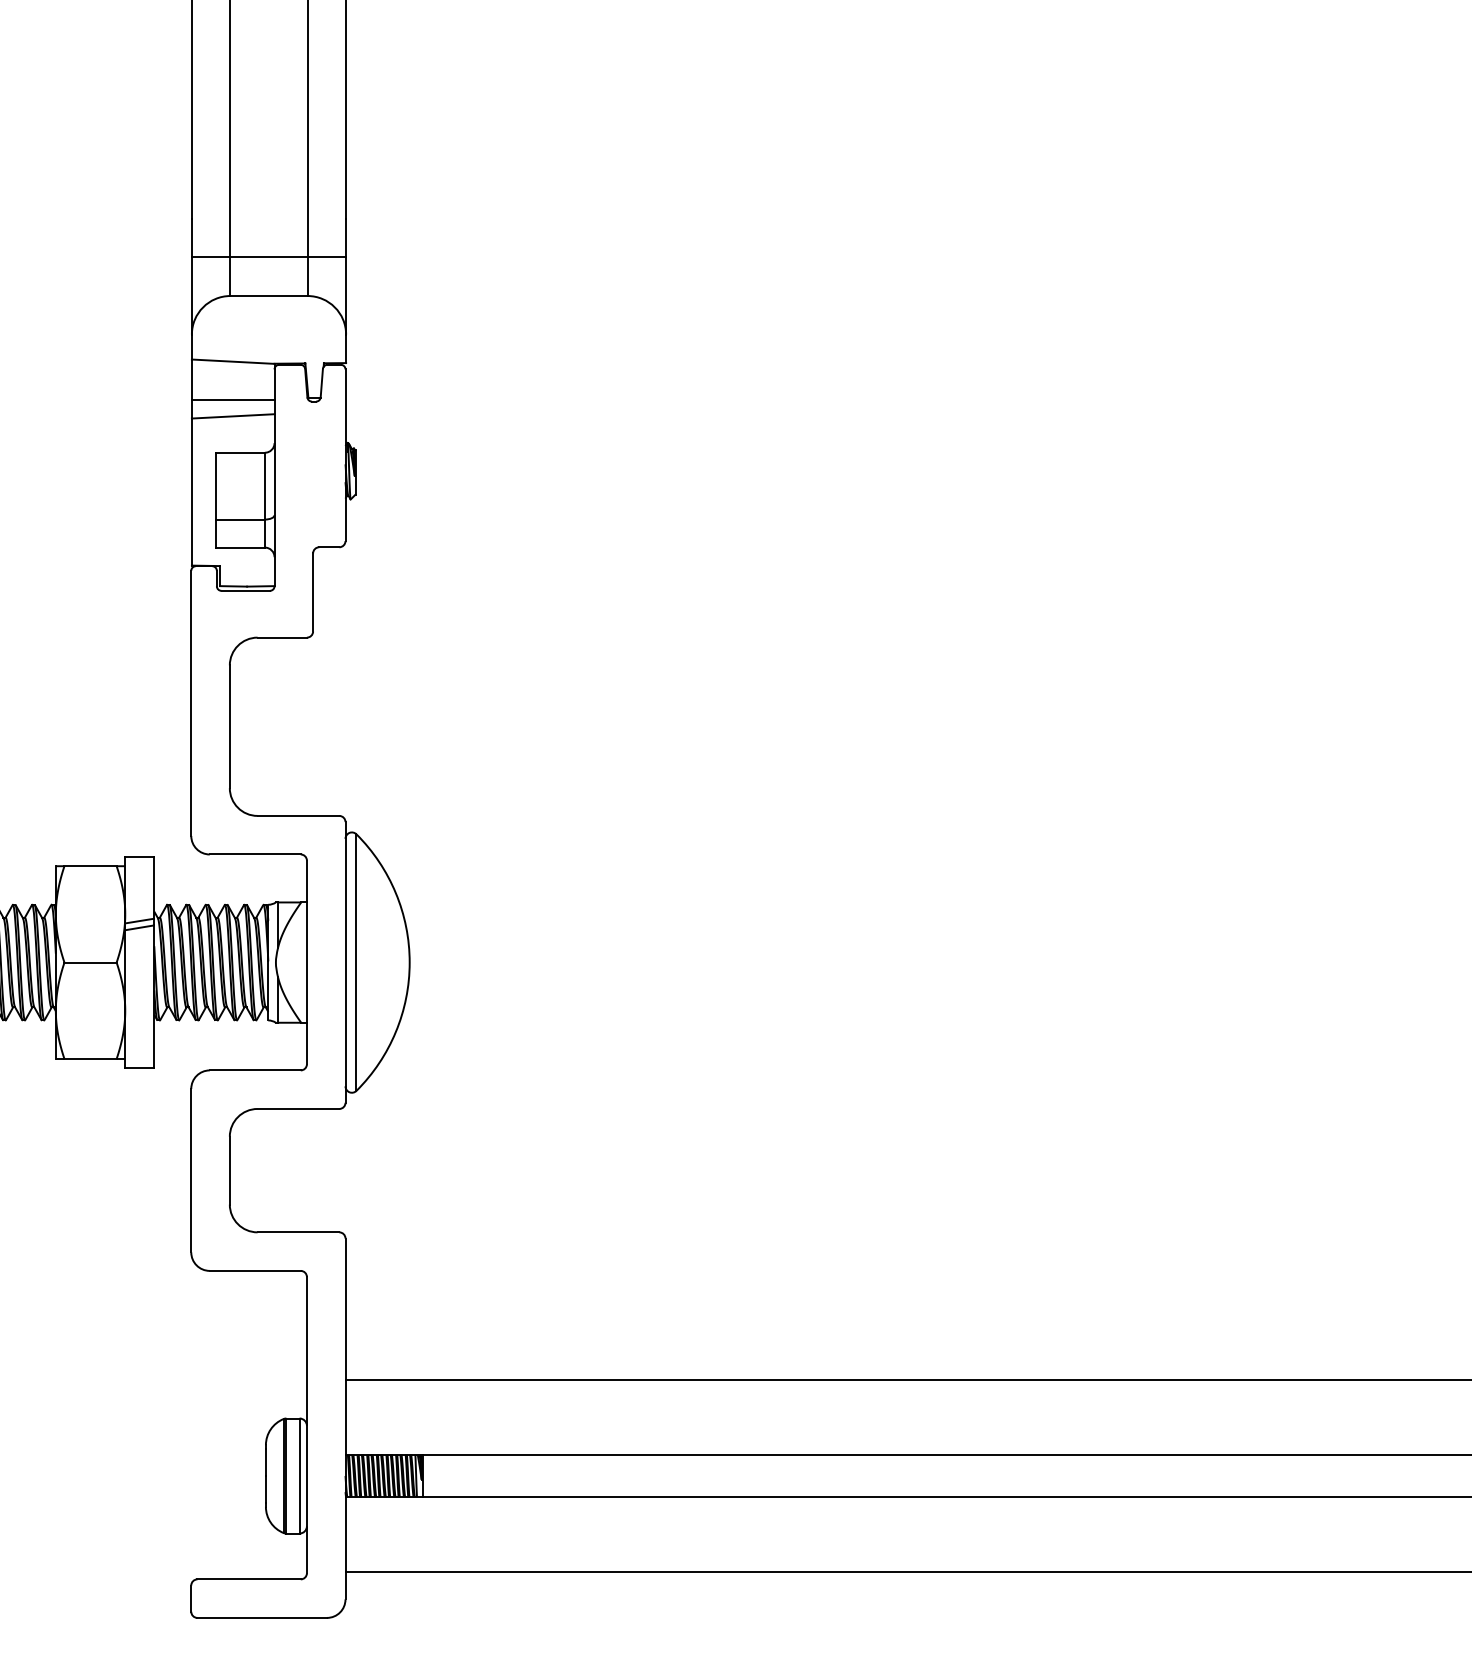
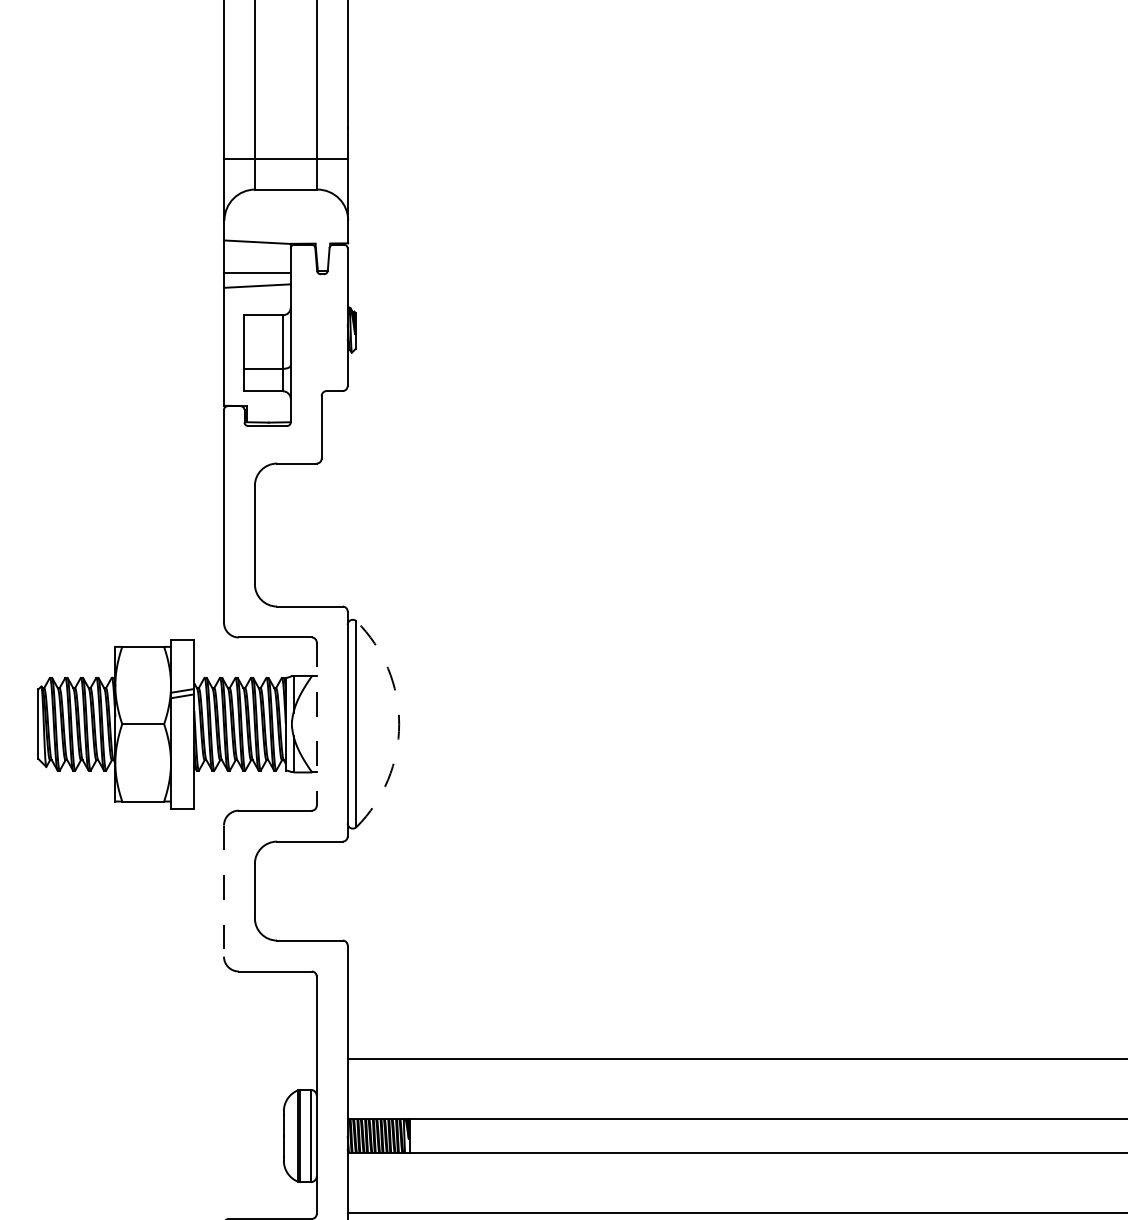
line: (306, 962) -> (316, 724), solid -> dashed
arc: (409, 962) -> (399, 724), solid -> dashed
line: (191, 1170) -> (224, 890), solid -> dashed

